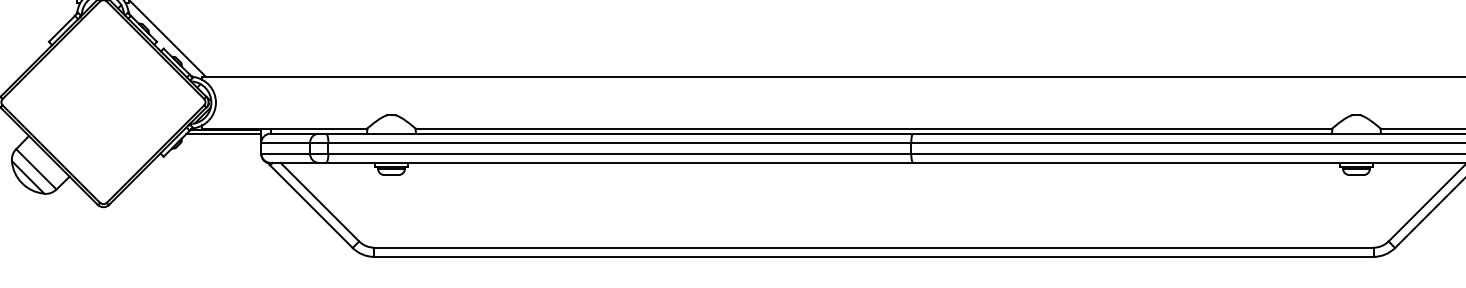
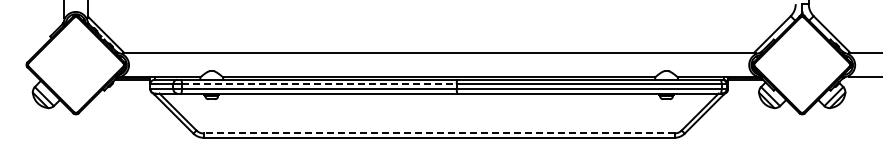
line: (620, 143) -> (319, 84), solid -> dashed
line: (872, 247) -> (438, 133), solid -> dashed

